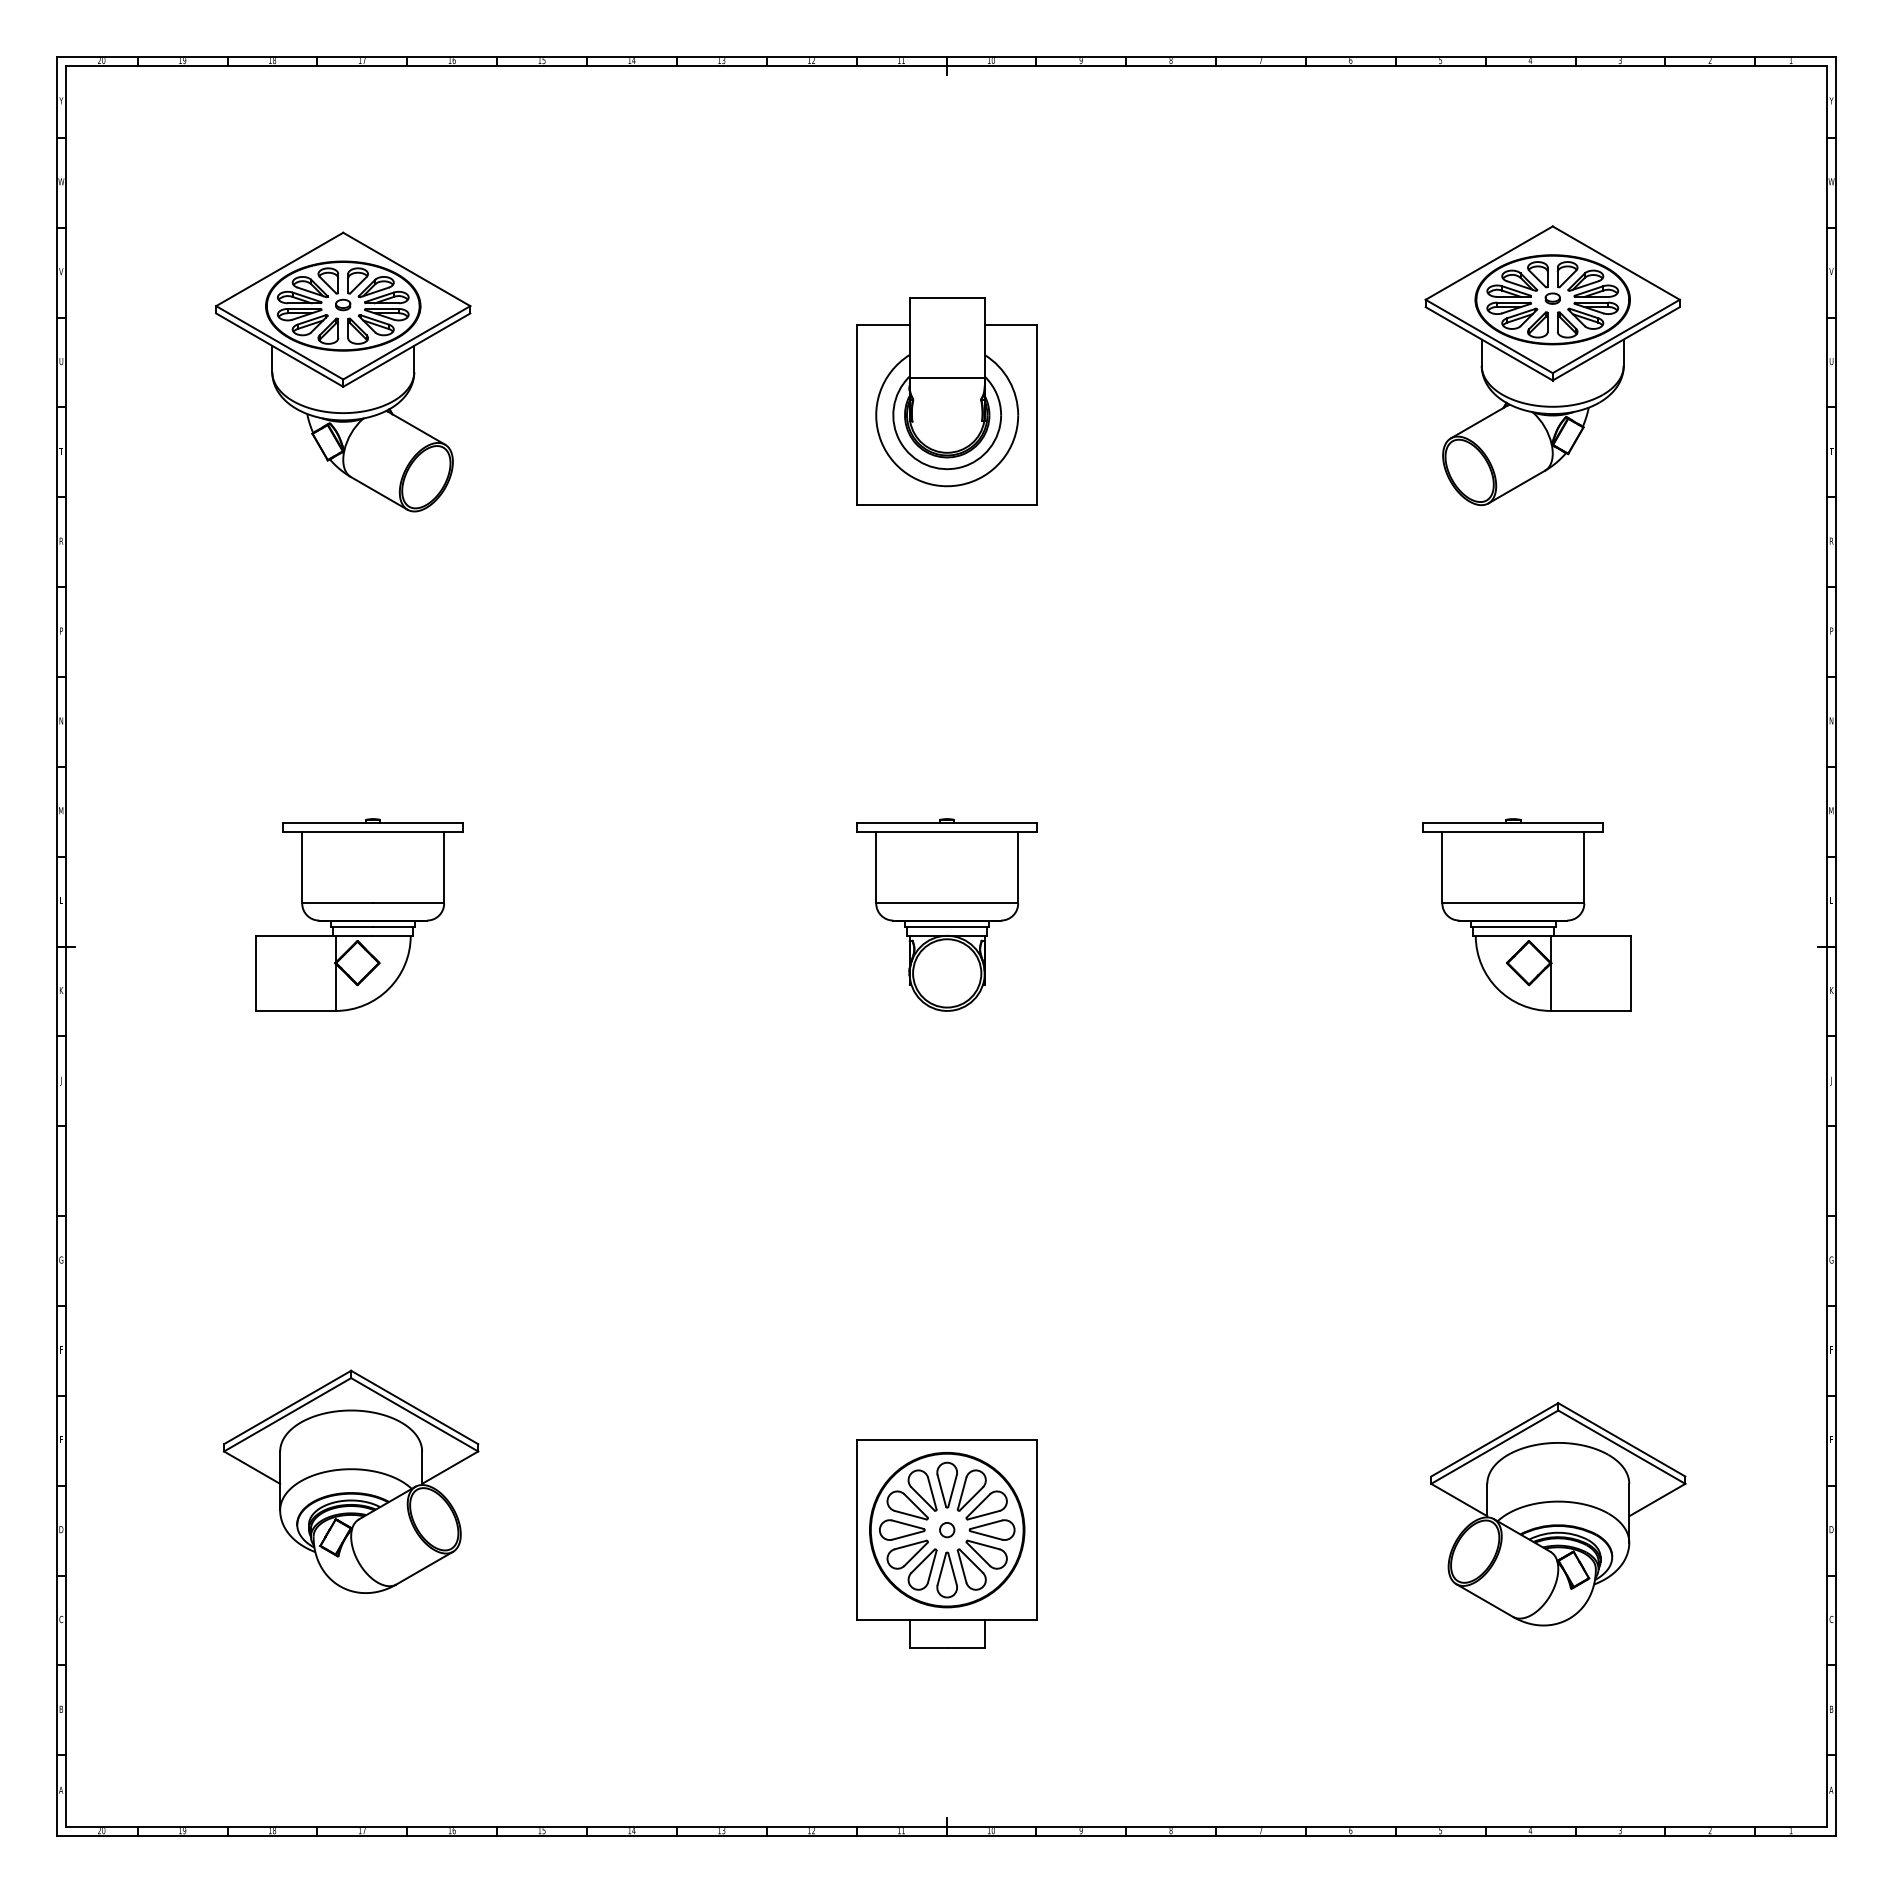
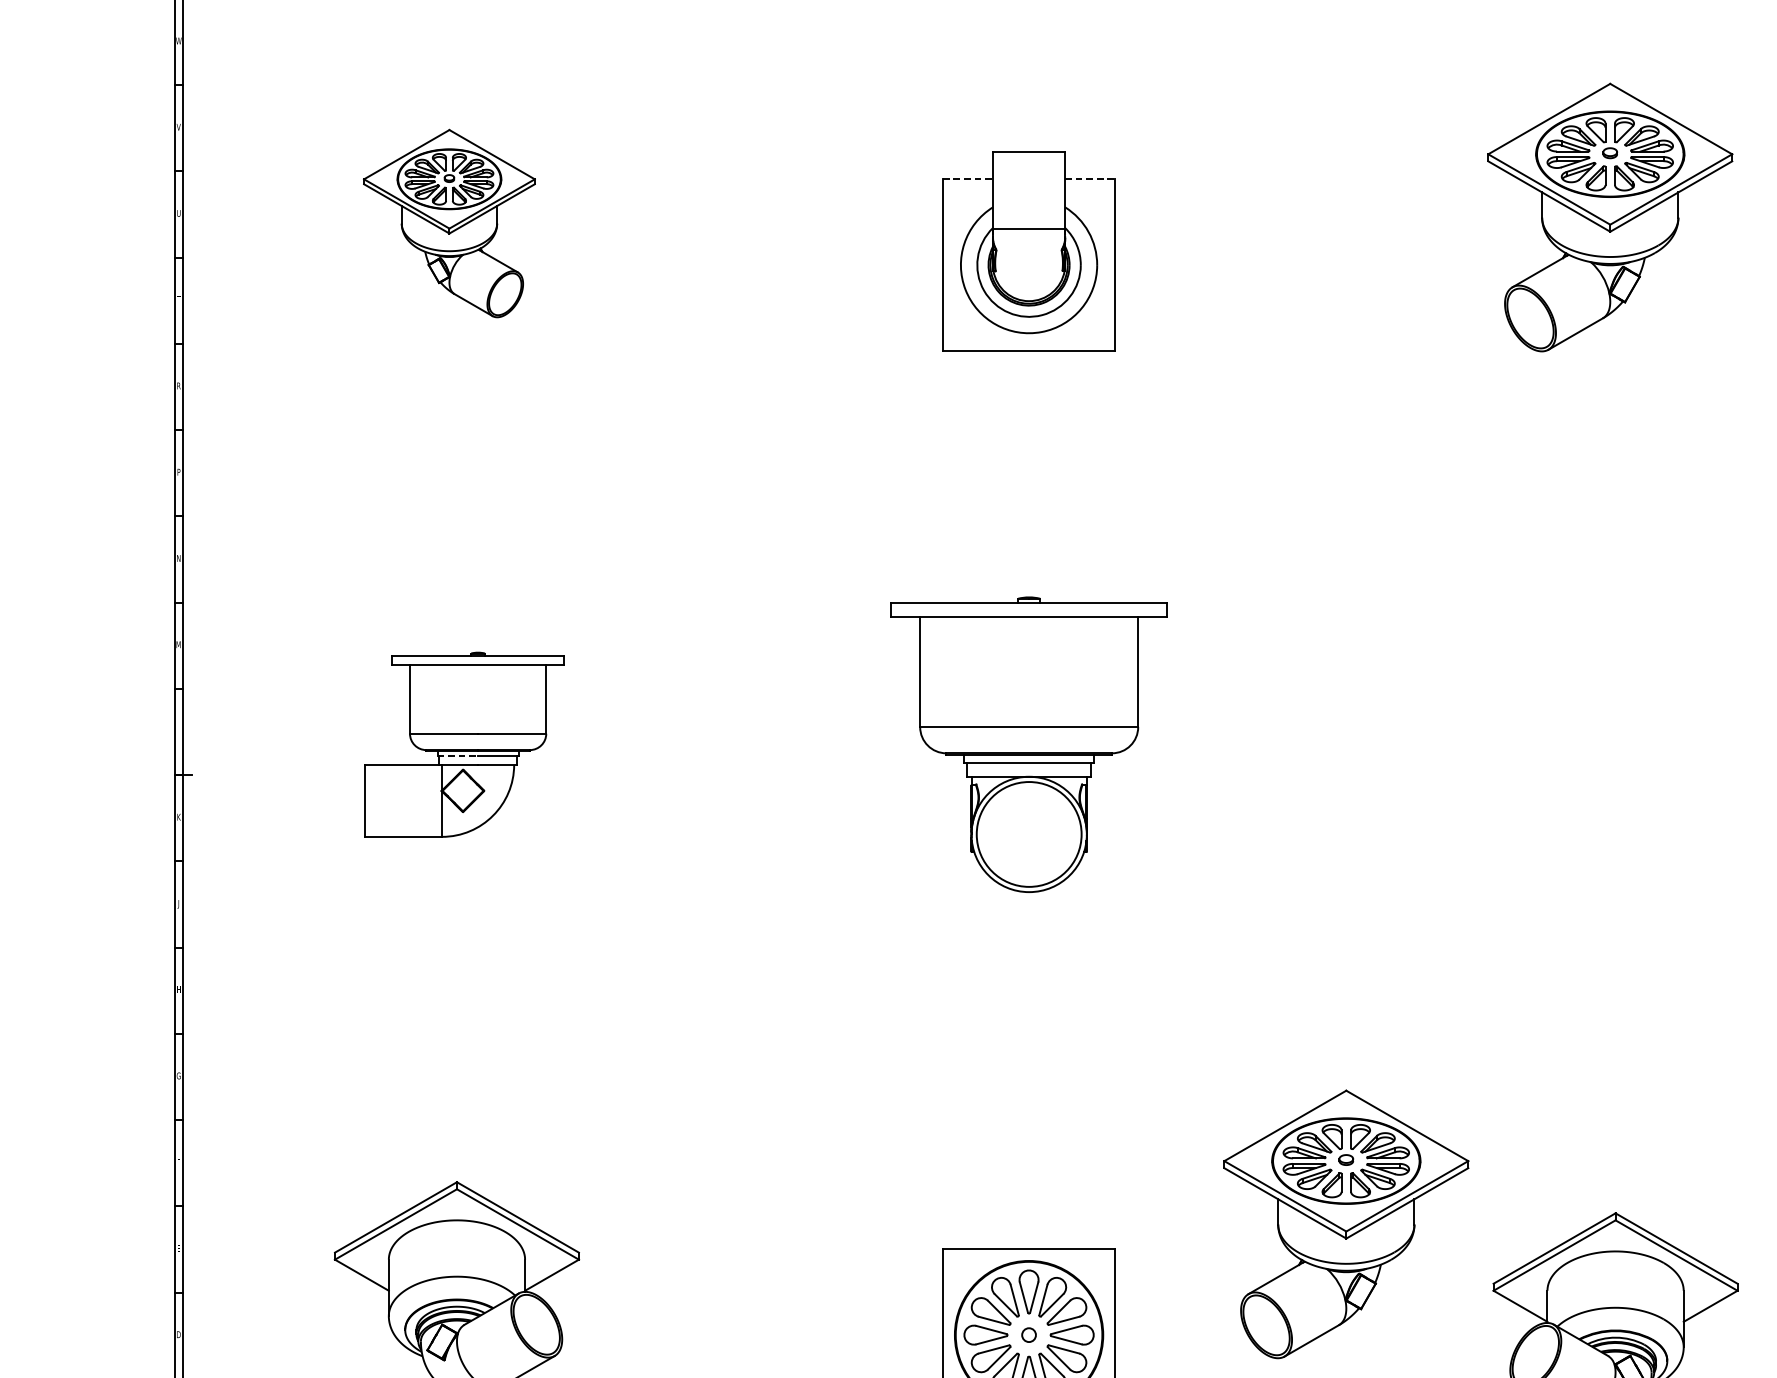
line: (884, 325) -> (968, 178), solid -> dashed
line: (1011, 325) -> (1090, 178), solid -> dashed
part: (343, 371) -> (449, 223), size x0.7
part: (946, 914) -> (1028, 744), size x1.6
part: (1526, 914) -> (1585, 744), removed
line: (352, 926) -> (458, 755), solid -> dashed
part: (1277, 1414) -> (1346, 1224), added

